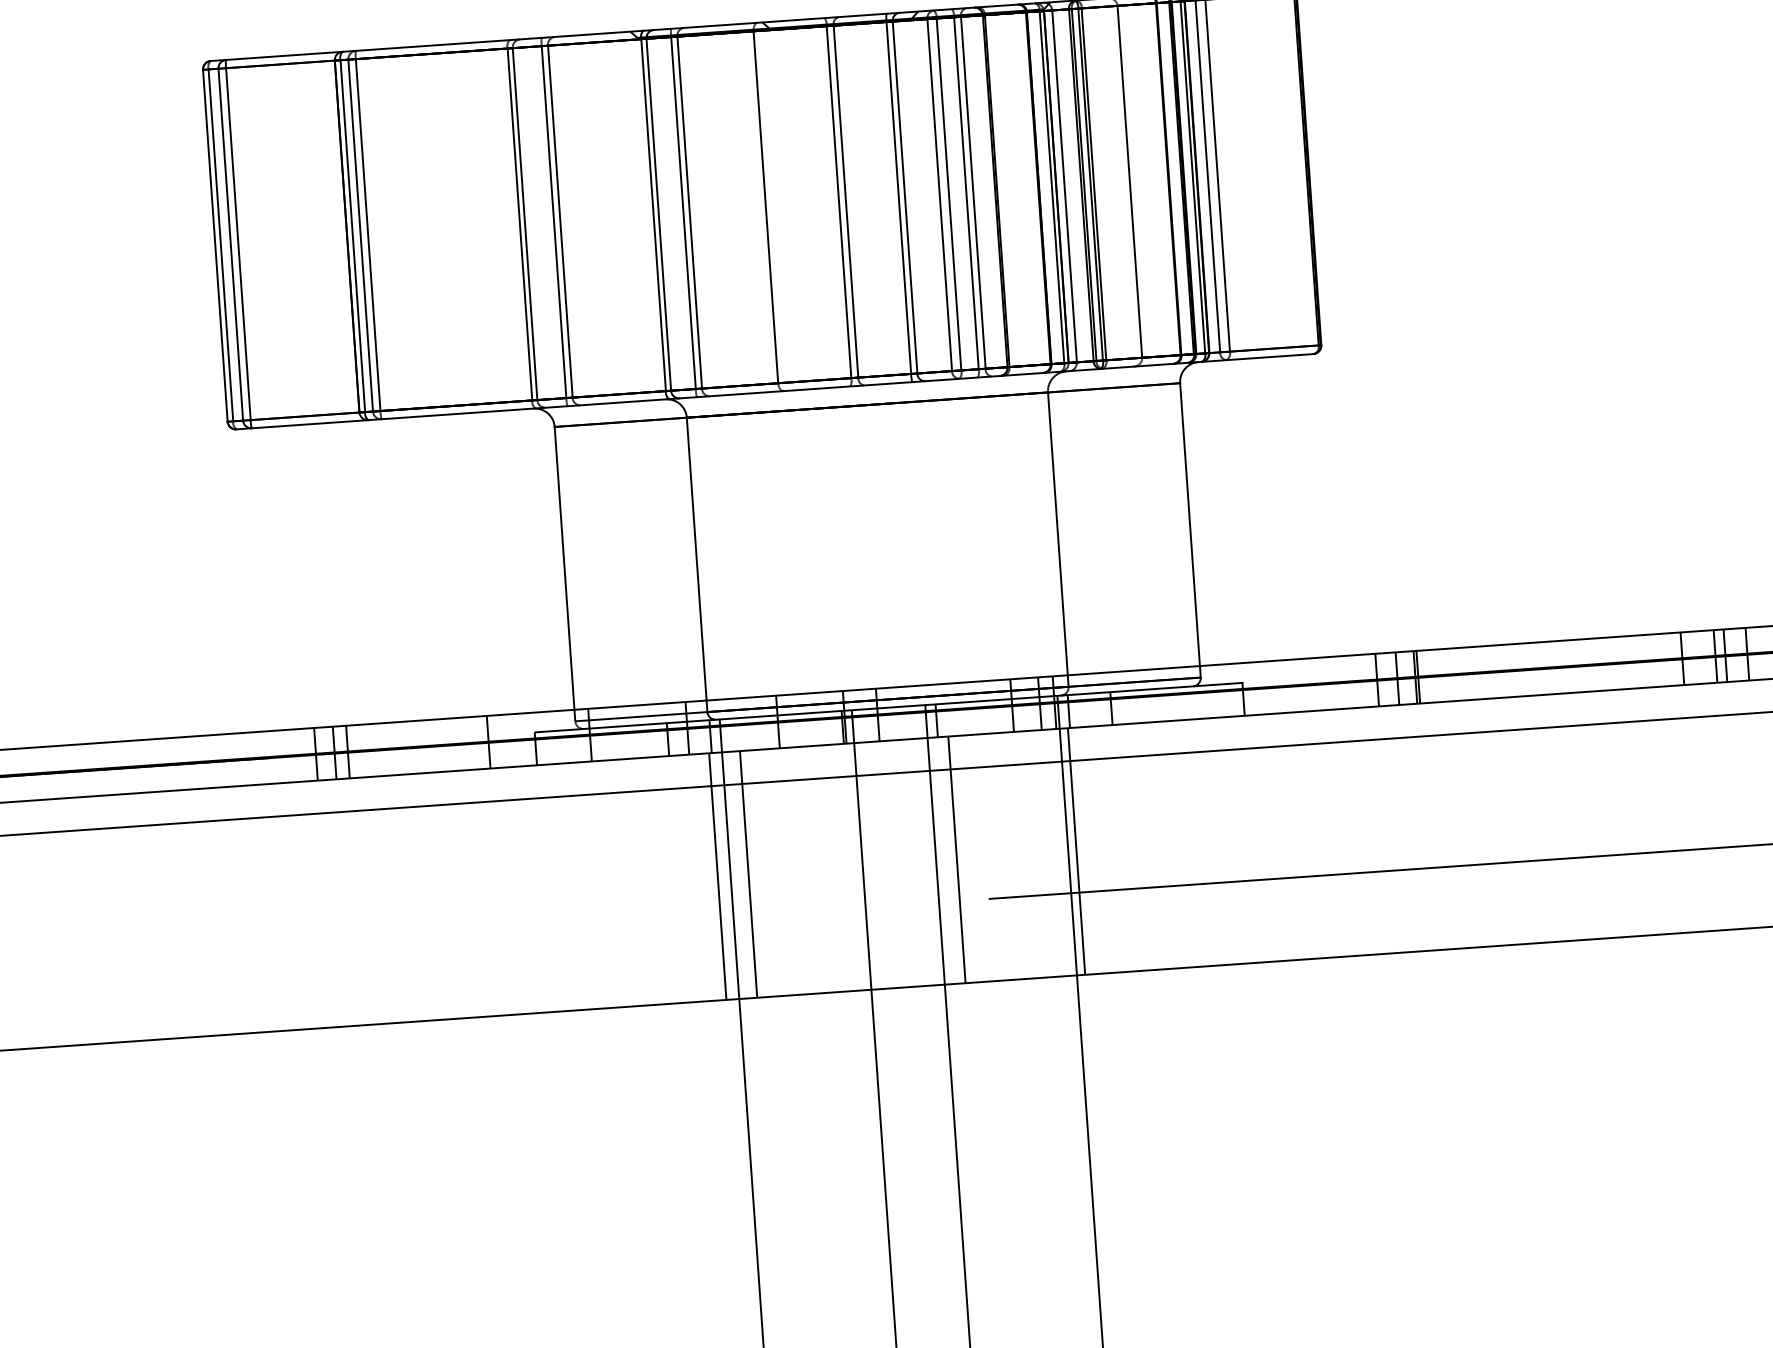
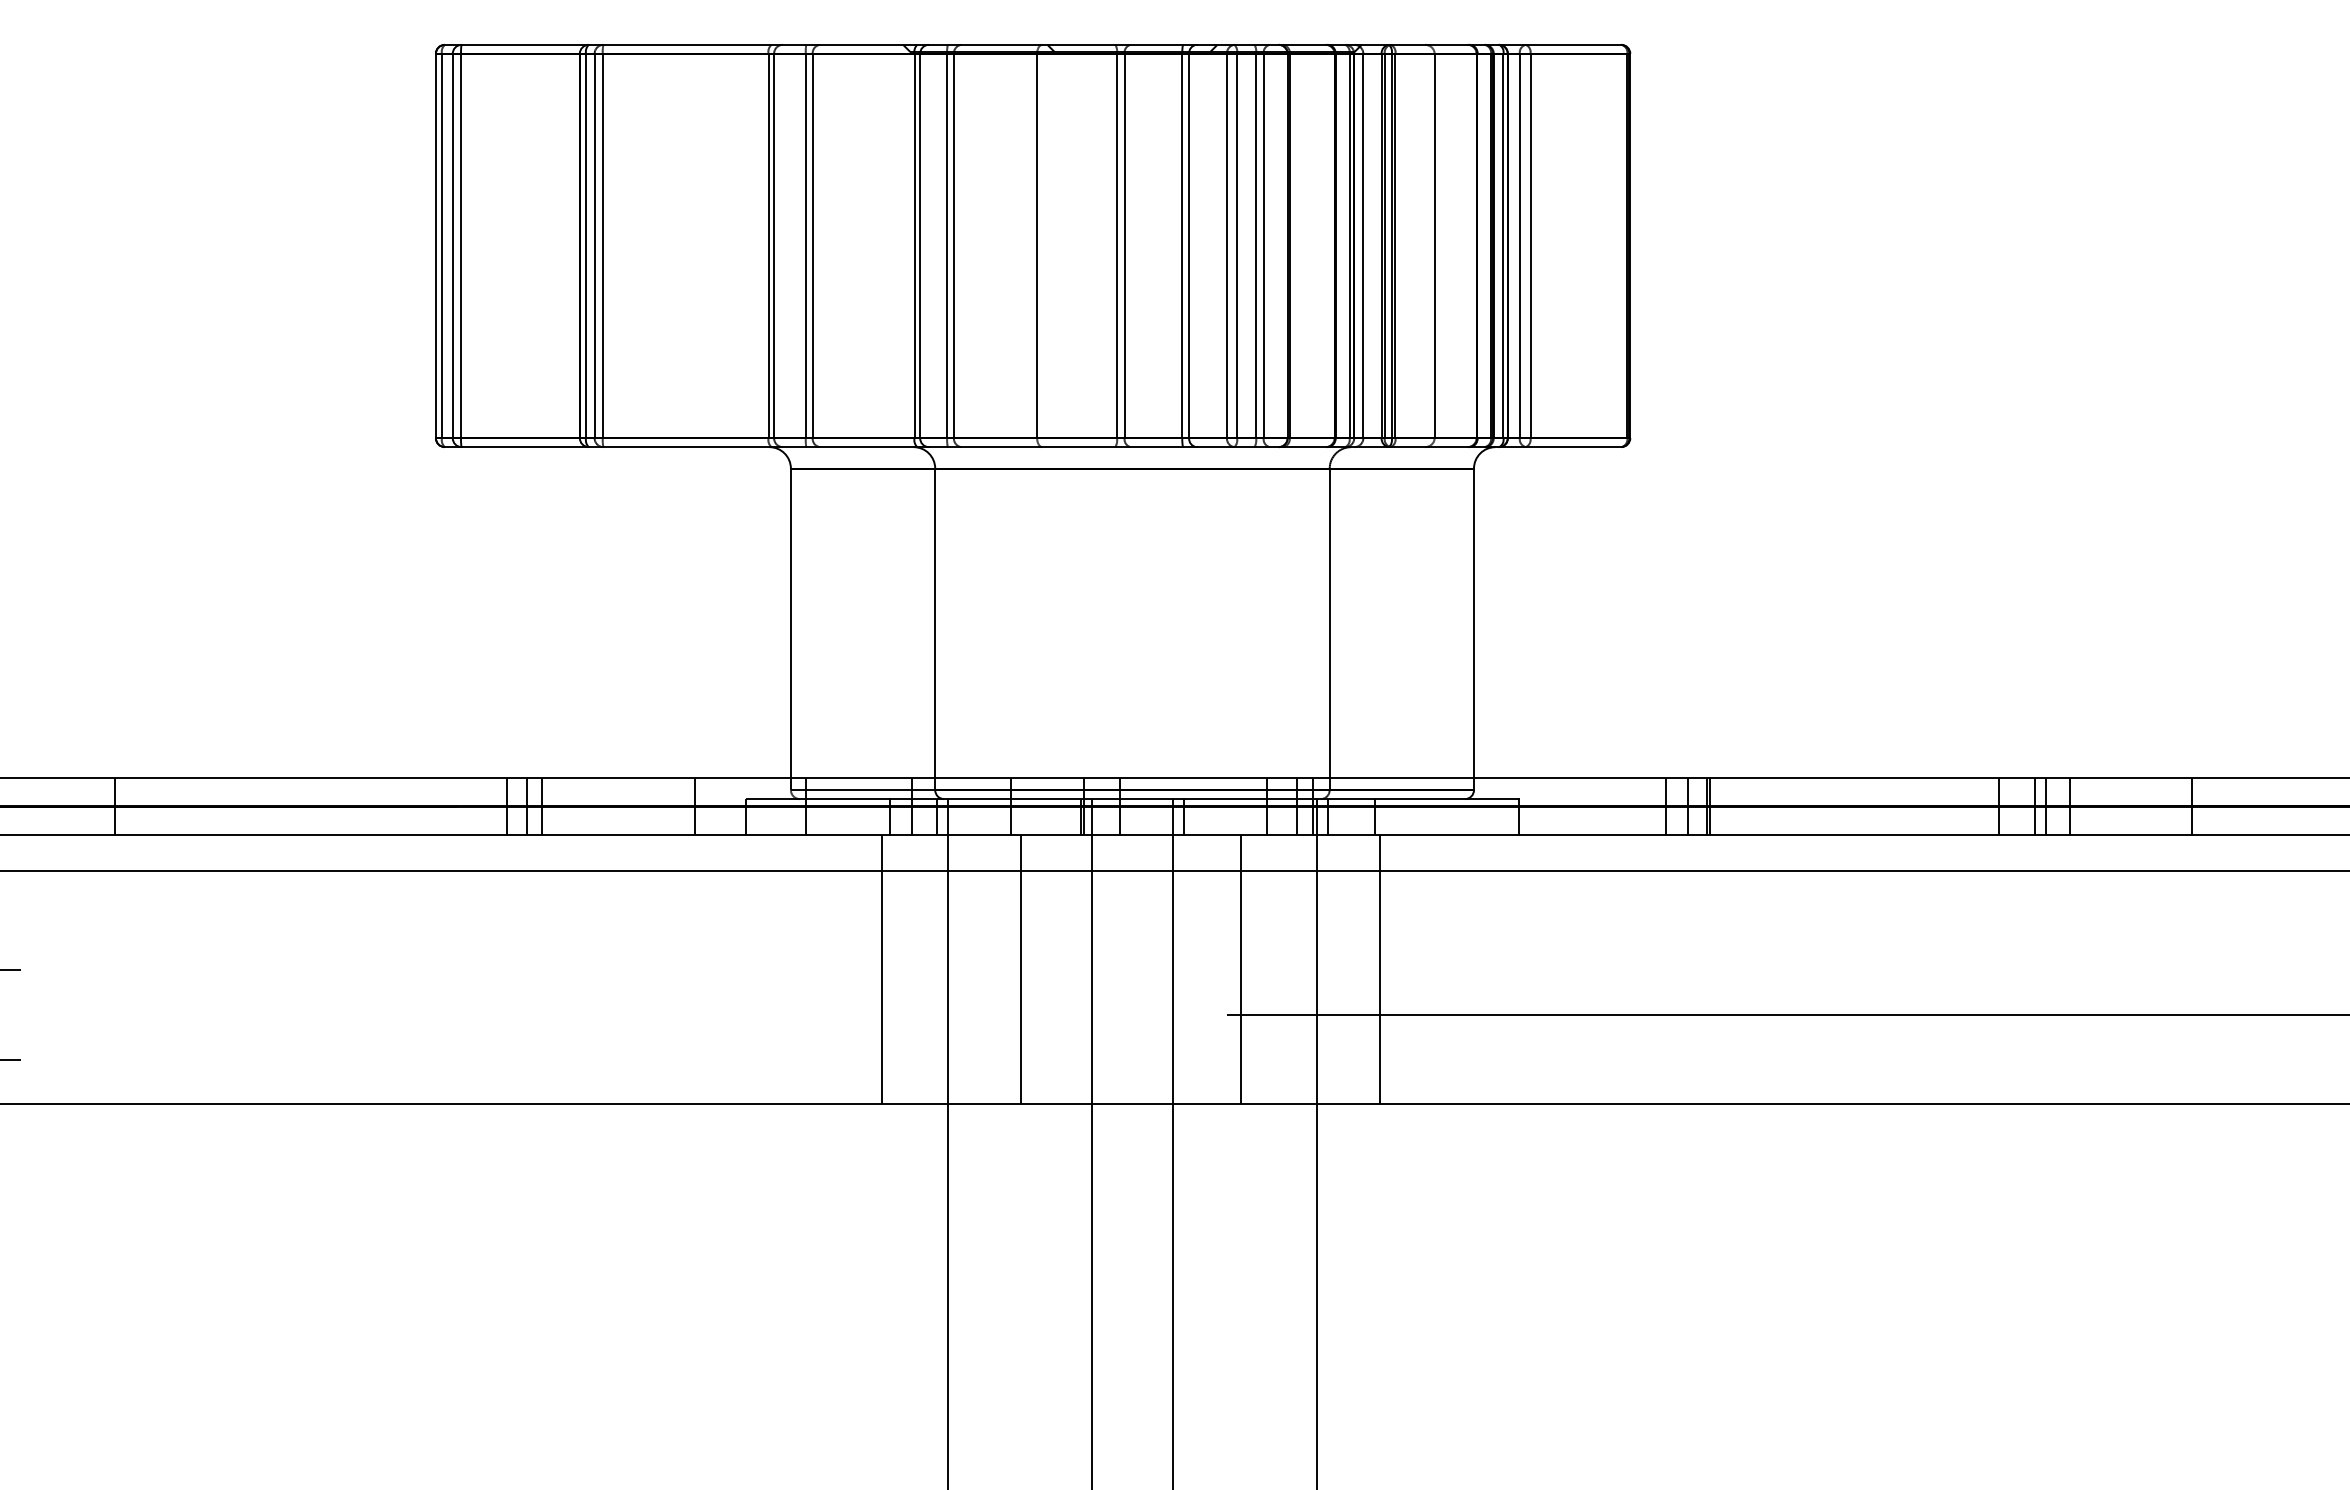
line: (1076, 851) -> (1379, 969), moved
line: (957, 859) -> (1241, 969), moved
line: (748, 874) -> (1020, 969), moved
line: (718, 876) -> (882, 969), moved

